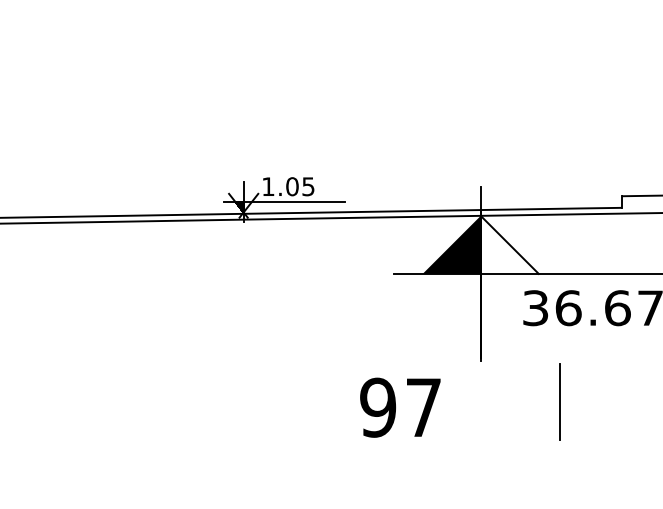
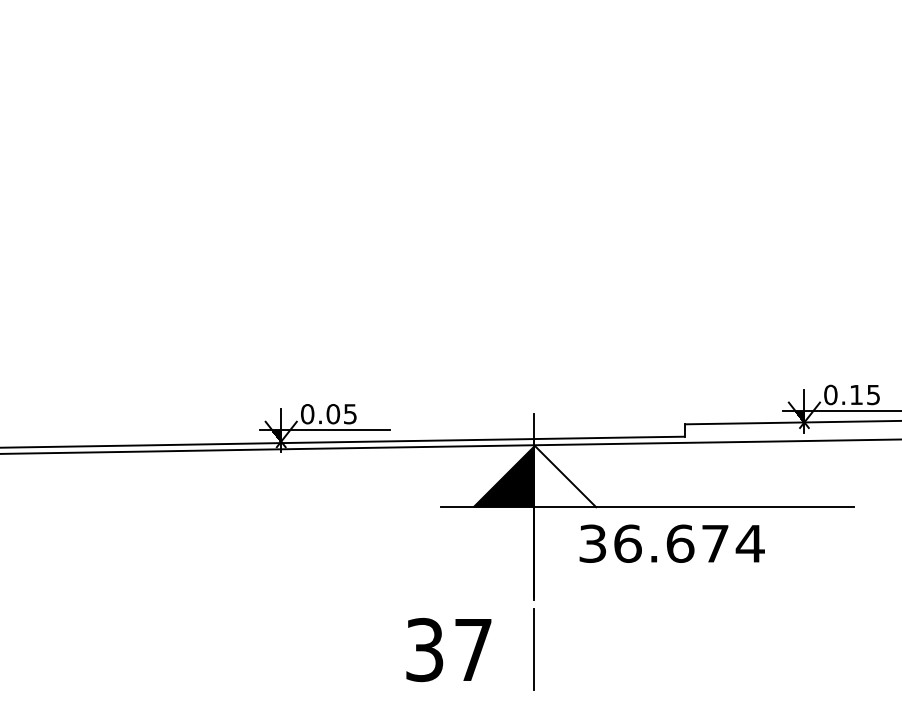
text: (268, 187) -> (307, 414), 1.05 -> 0.05
line: (559, 401) -> (533, 649), moved
text: (377, 407) -> (424, 649), 97 -> 37

